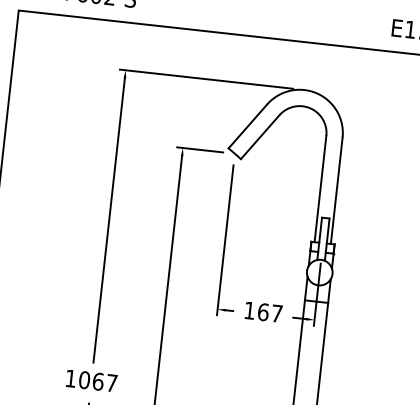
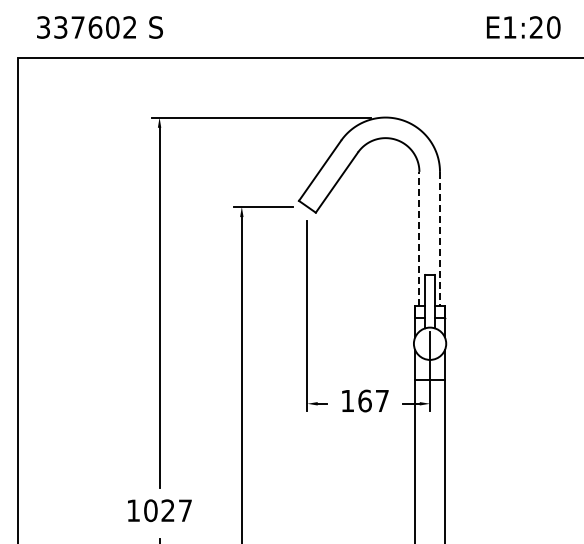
line: (320, 188) -> (419, 238), solid -> dashed
line: (336, 191) -> (439, 239), solid -> dashed
text: (98, 381) -> (168, 510), 1067 -> 1027

